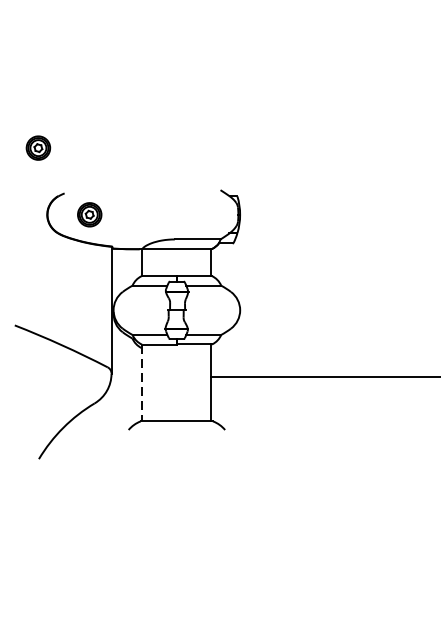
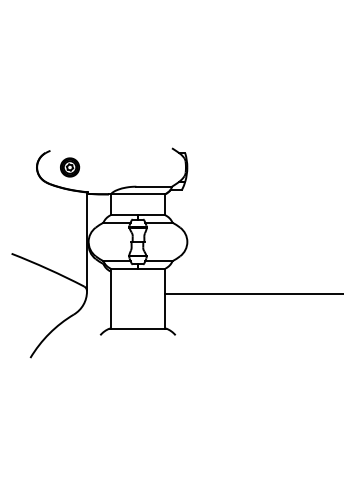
part: (39, 148) -> (30, 115), removed
line: (142, 382) -> (111, 298), dashed -> solid

